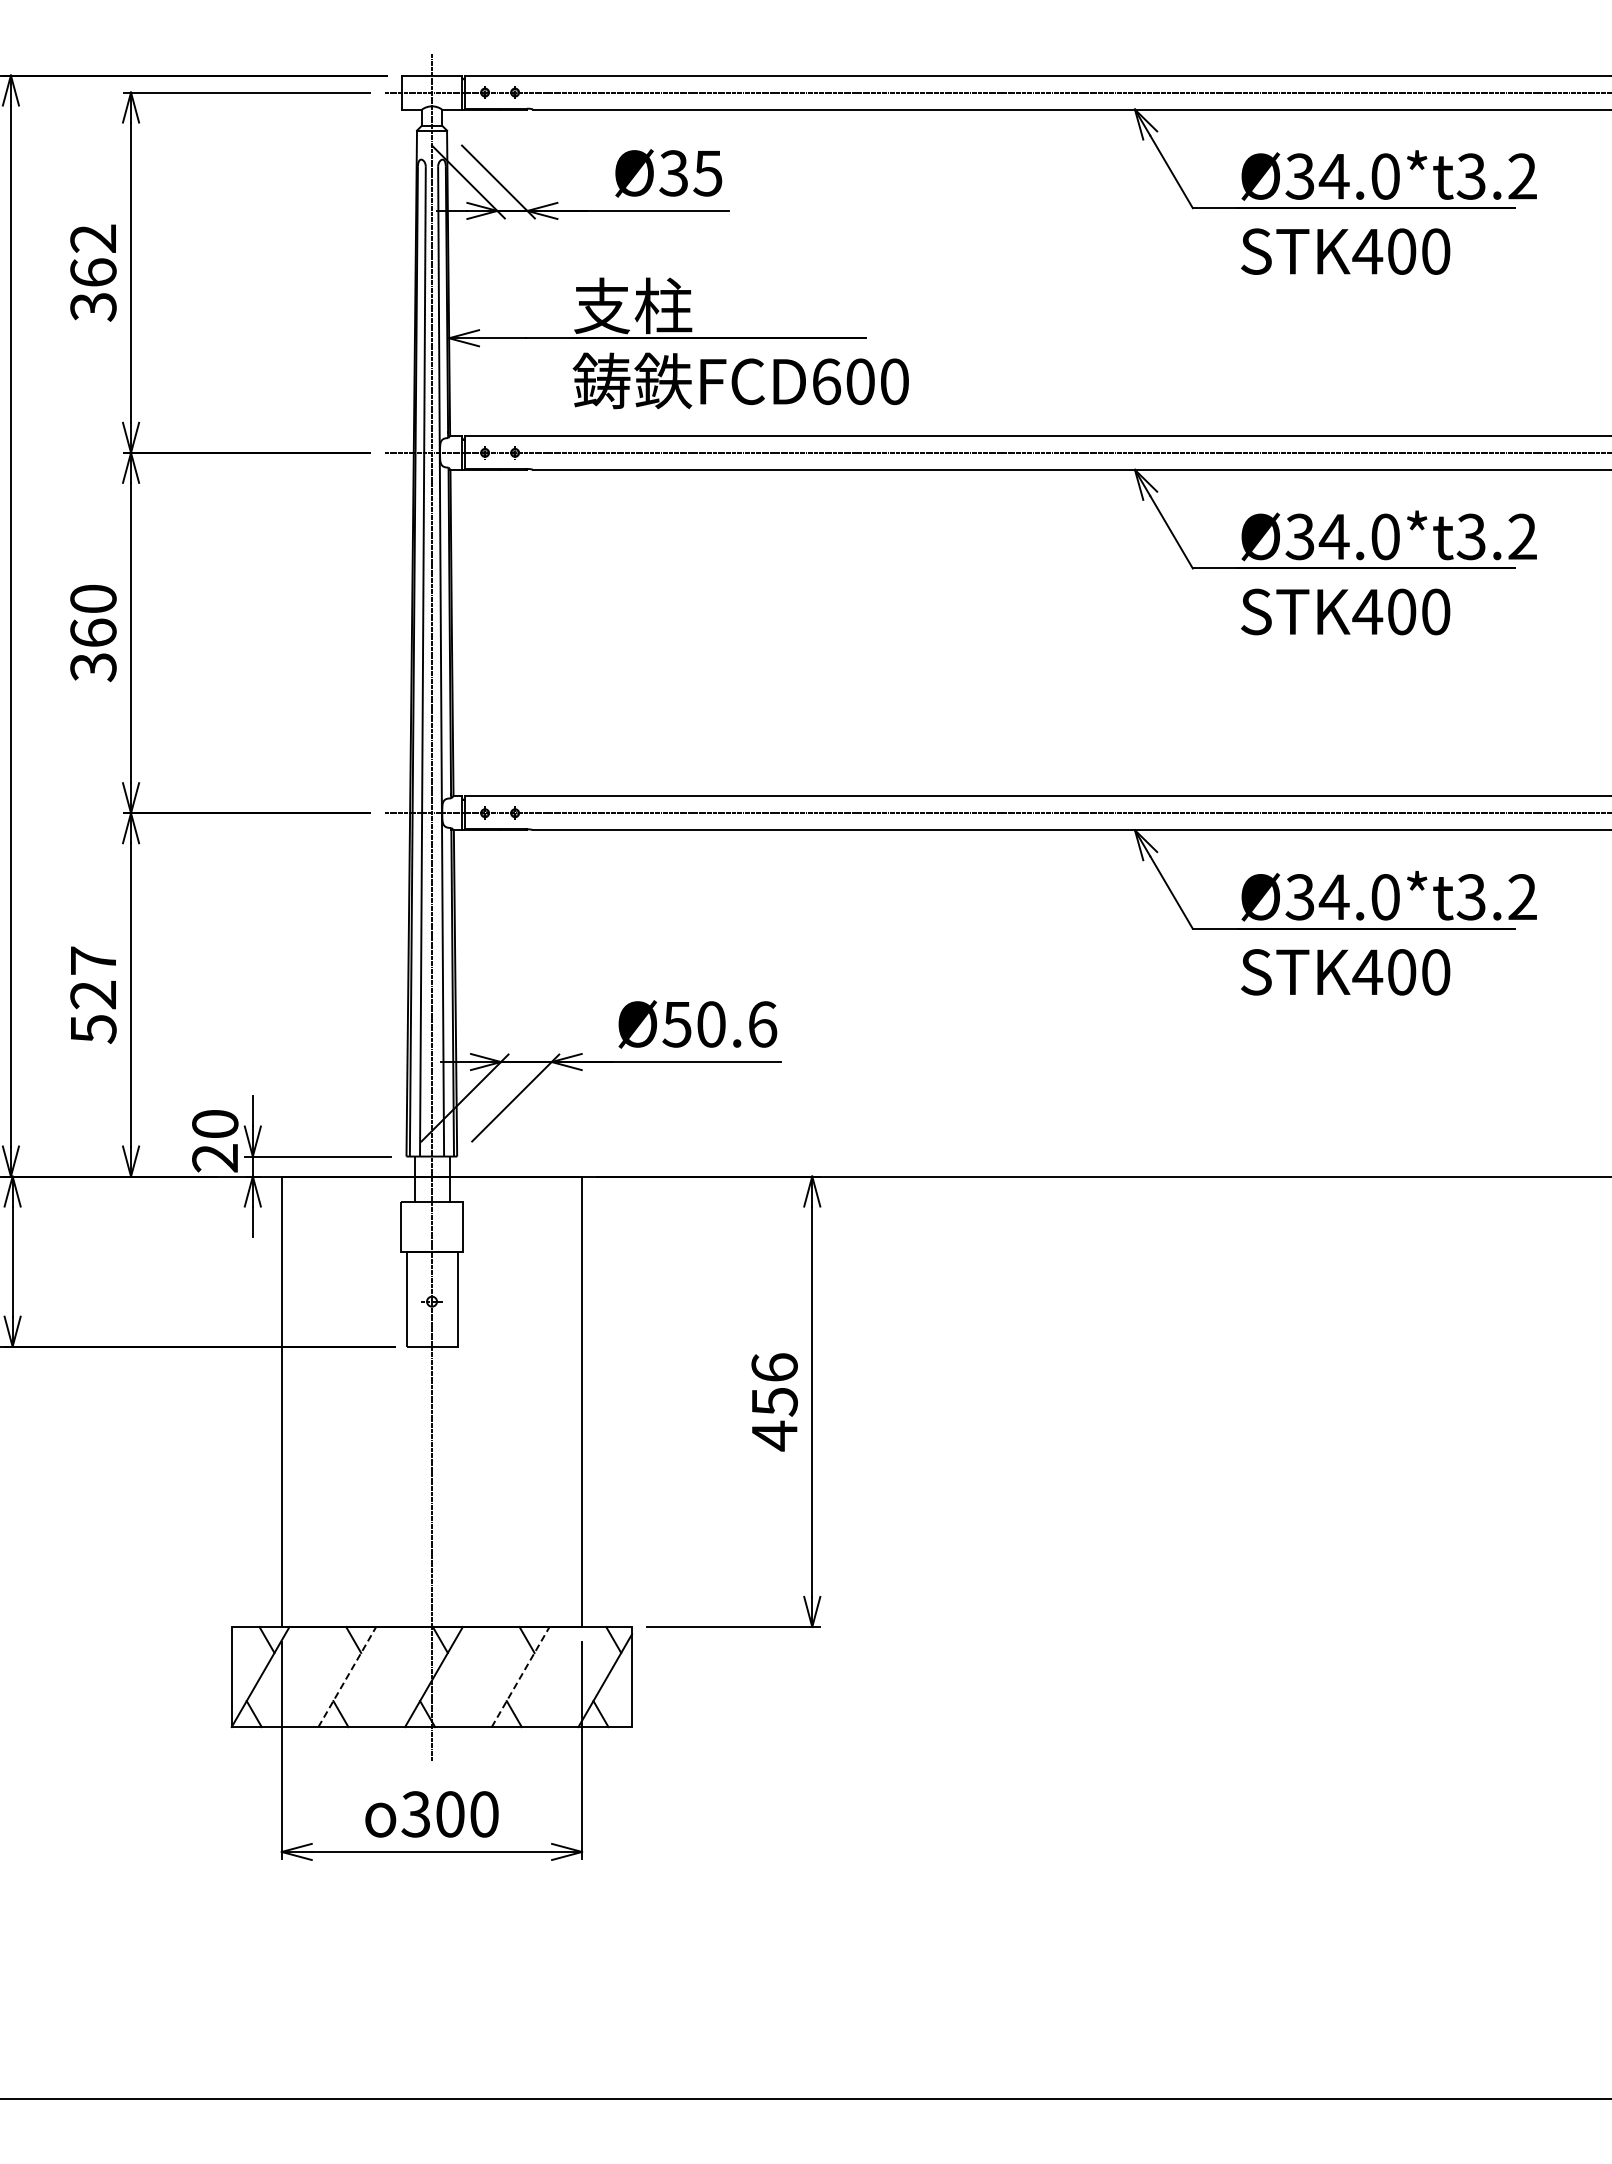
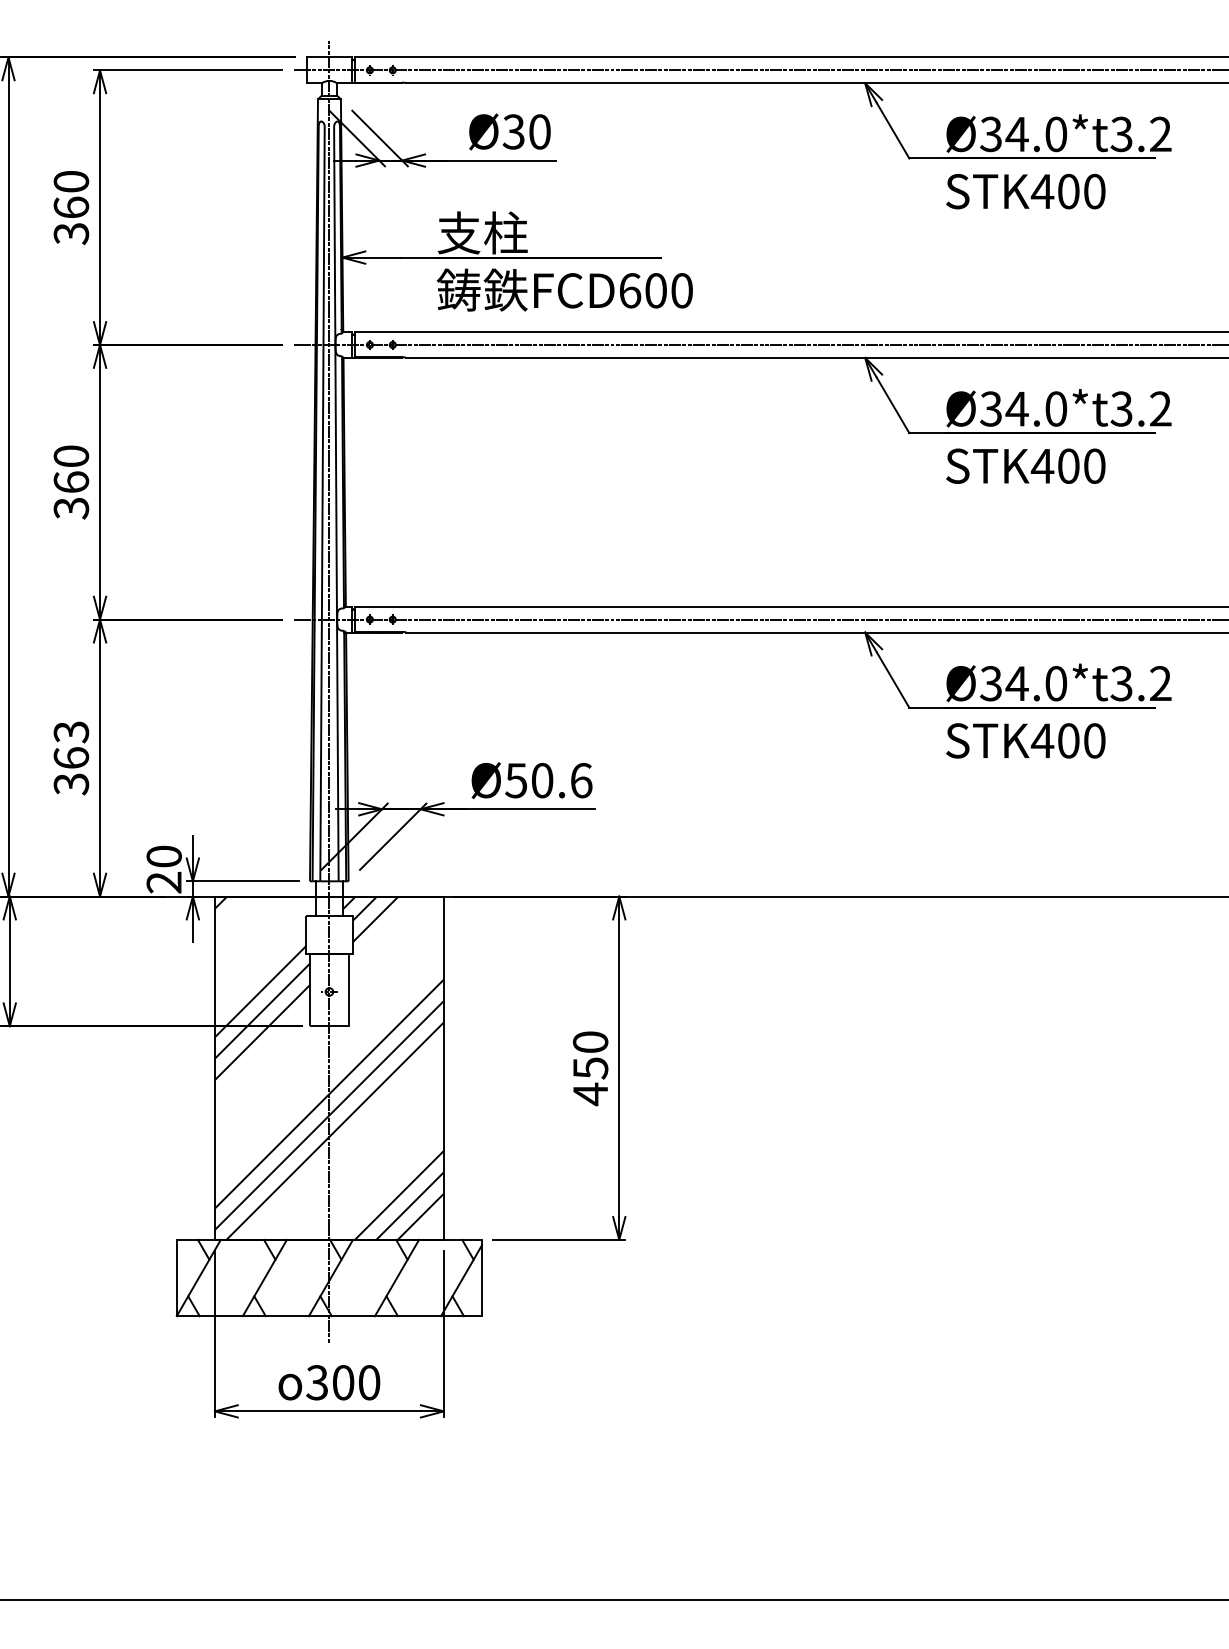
text: (707, 173) -> (539, 132), Ø35 -> Ø30
text: (93, 238) -> (71, 181), 362 -> 360
text: (93, 994) -> (71, 757), 527 -> 363
text: (774, 1367) -> (590, 1042), 456 -> 450
hatch: (431, 1401) -> (329, 1068), added
line: (347, 1677) -> (265, 1278), dashed -> solid
line: (520, 1677) -> (396, 1278), dashed -> solid

